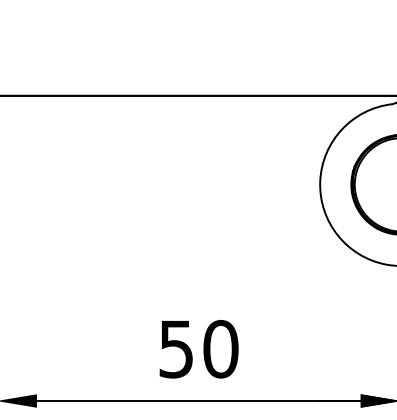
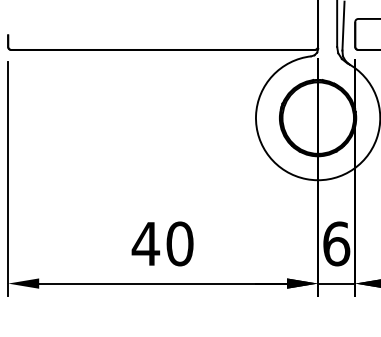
text: (175, 349) -> (145, 244), 50 -> 40

